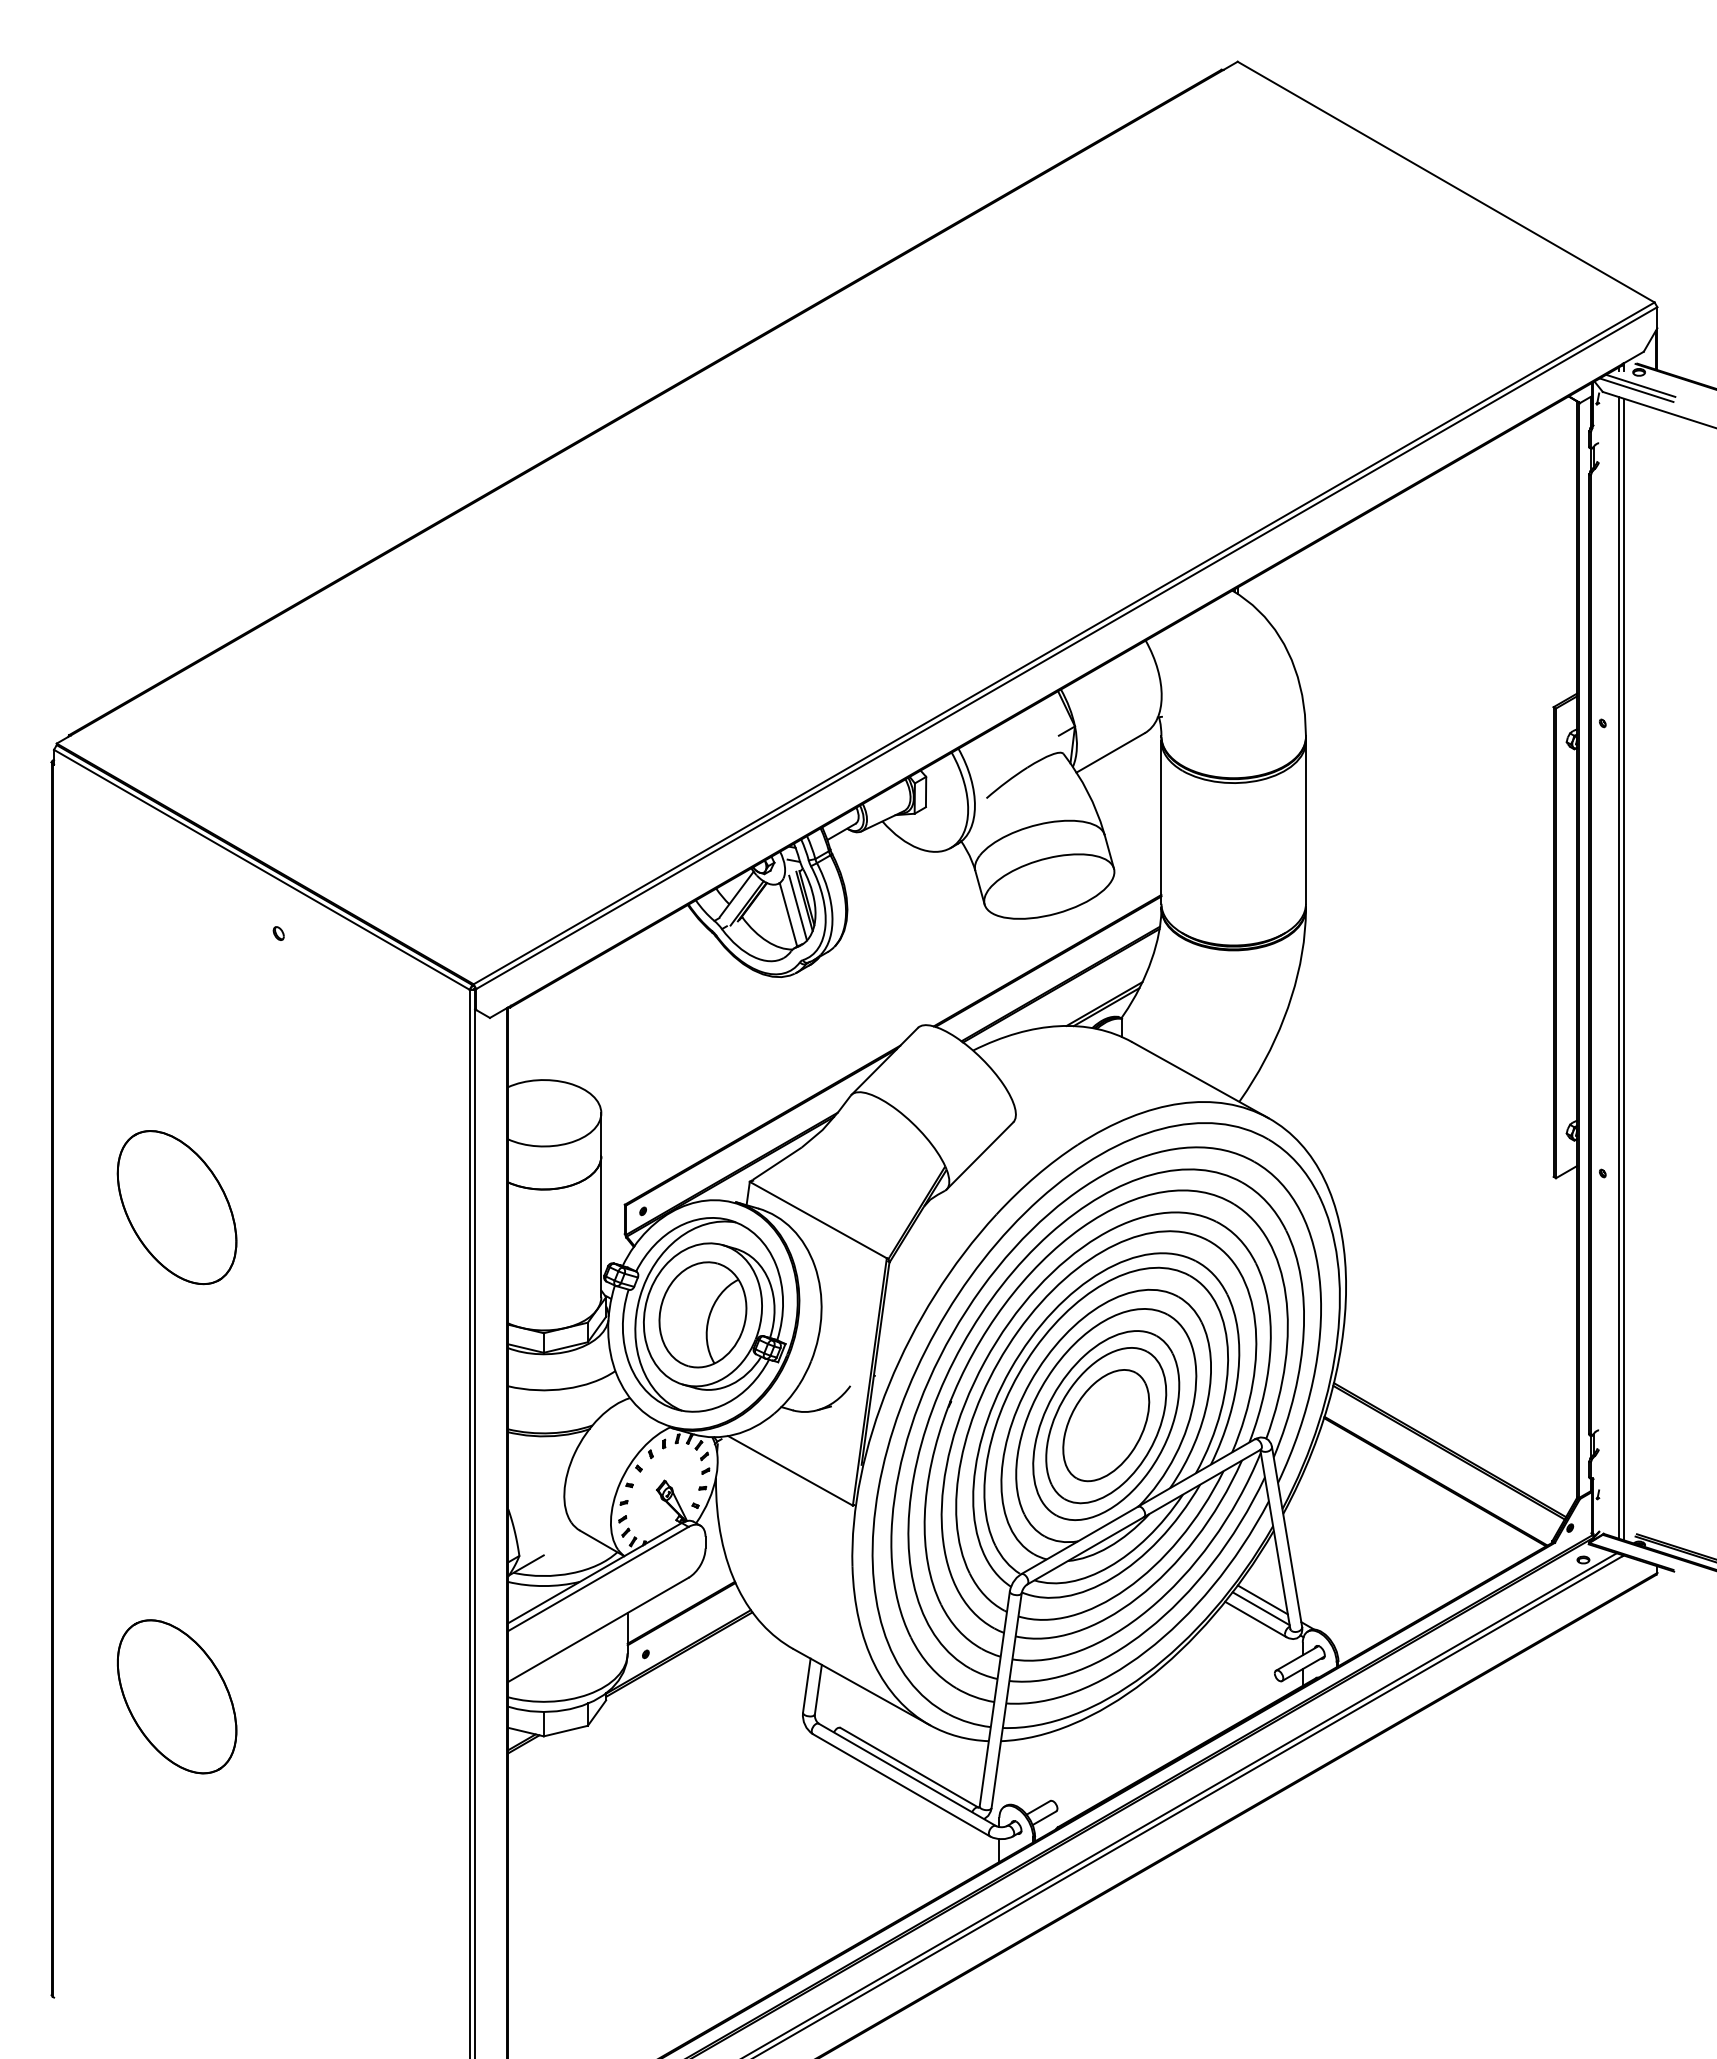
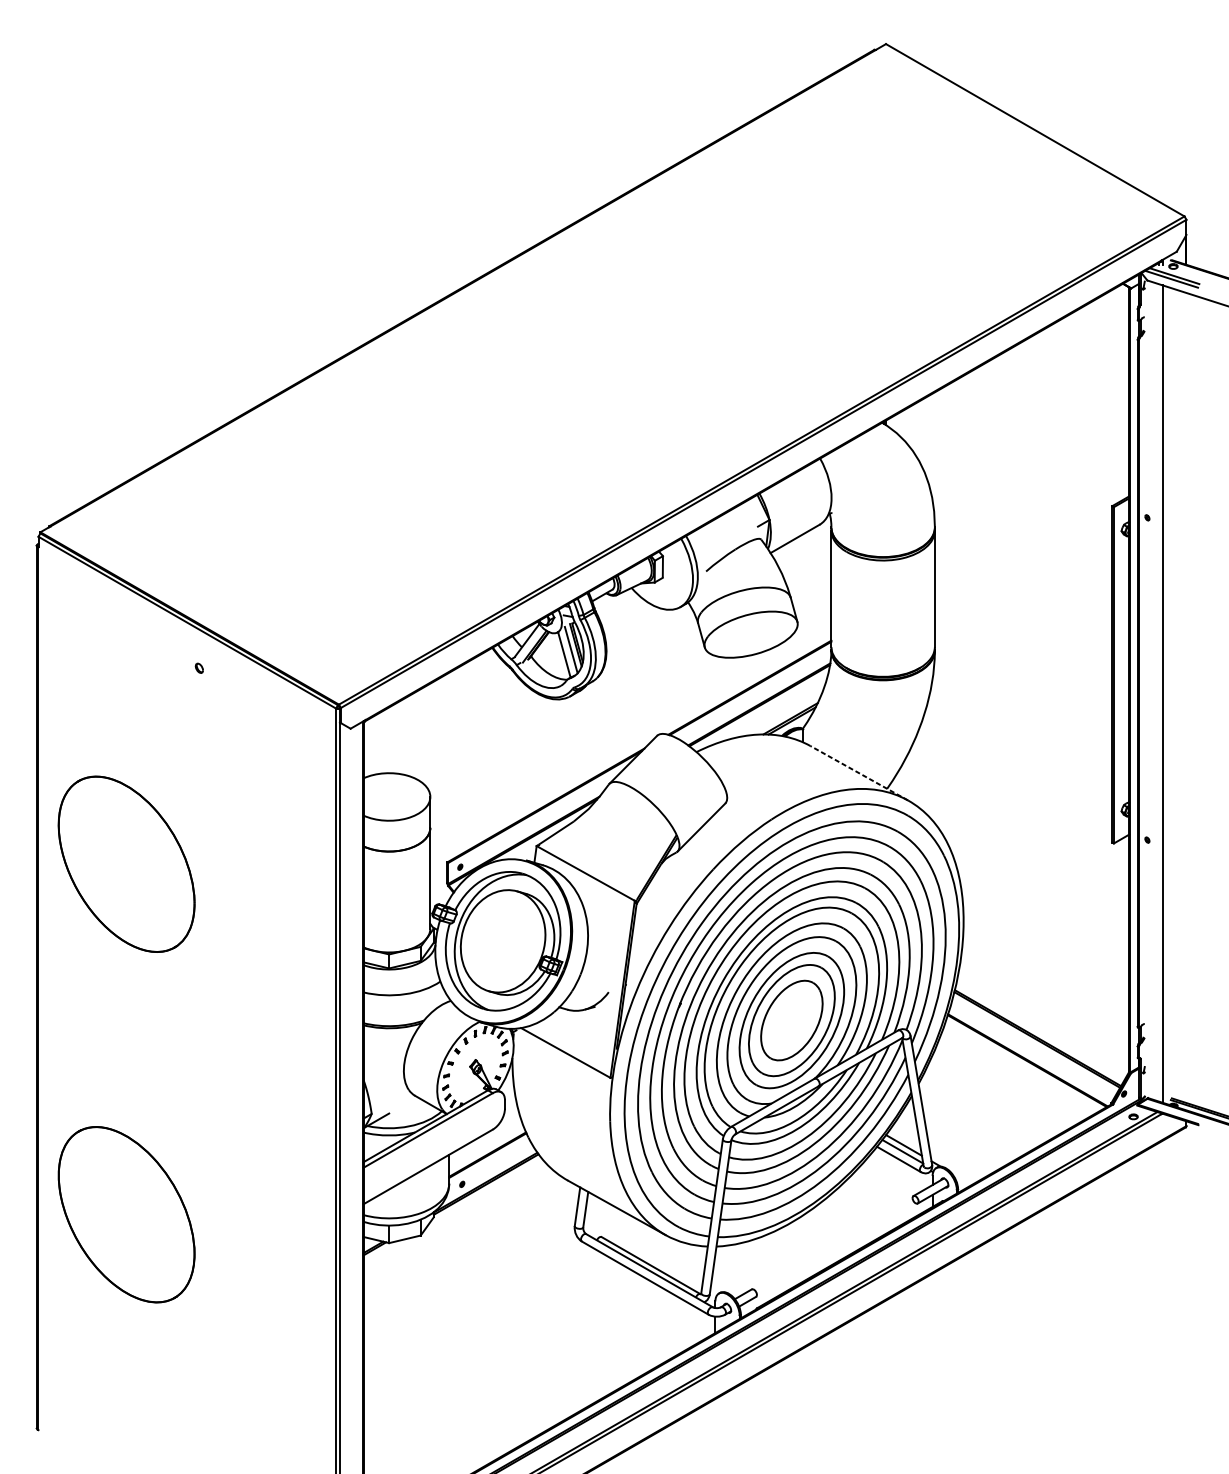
line: (1618, 967) -> (1158, 692), removed
line: (1199, 1079) -> (858, 772), solid -> dashed
part: (176, 1207) -> (126, 864), size x1.6
part: (702, 1314) -> (502, 941), removed
part: (176, 1696) -> (126, 1214), size x1.6

